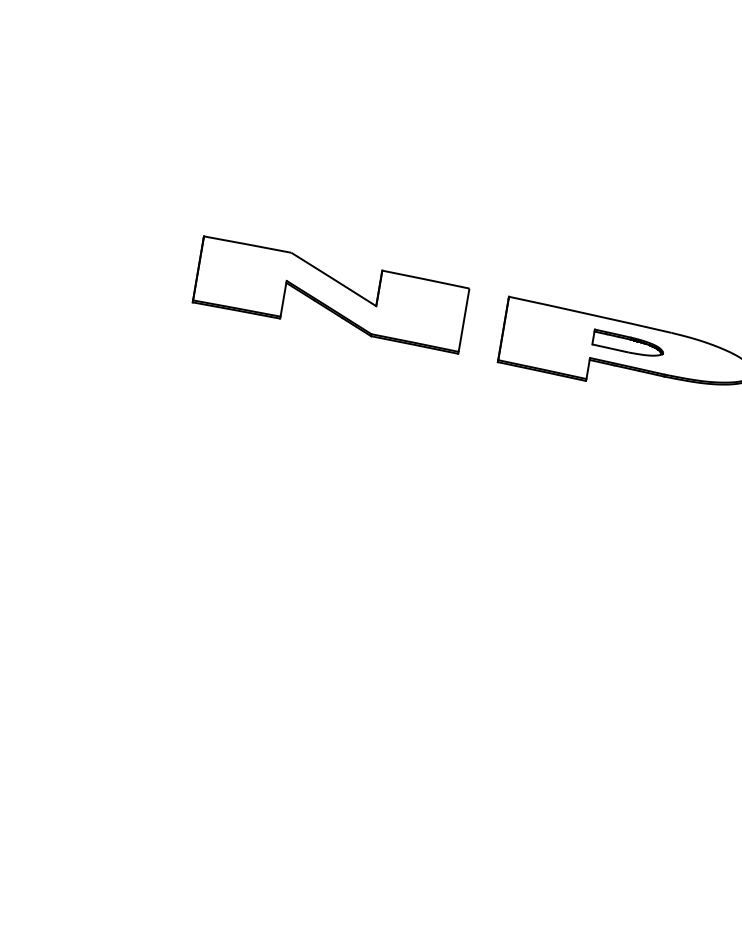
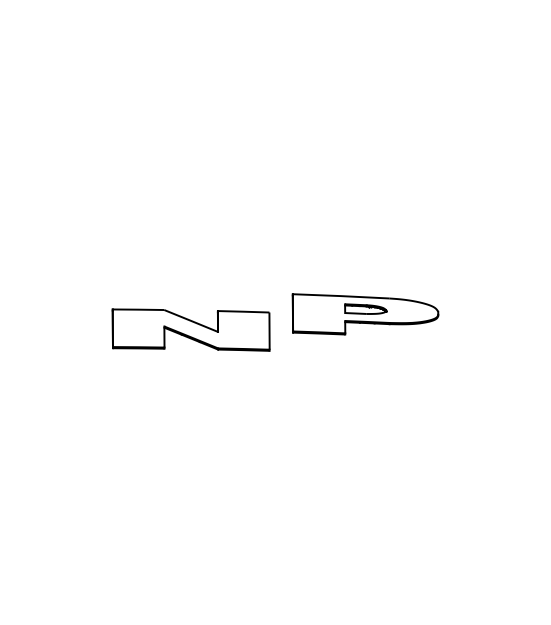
part: (330, 293) -> (190, 329), moved

